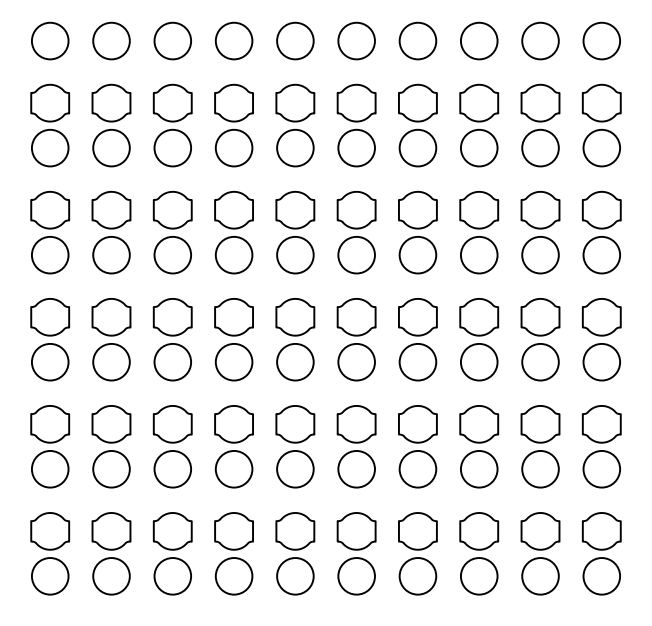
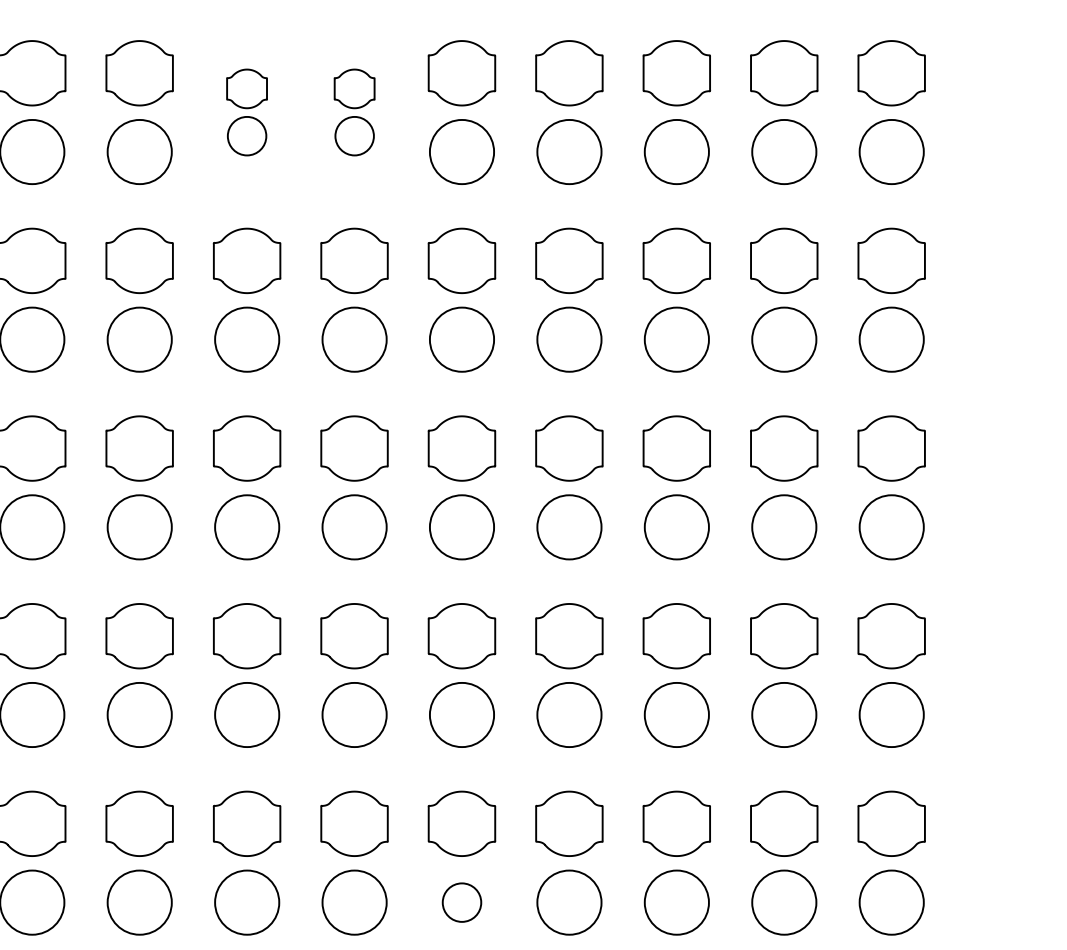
part: (233, 125) -> (246, 112), size x0.6
part: (295, 125) -> (354, 112), size x0.6
circle: (356, 576) -> (461, 902), size x0.6

